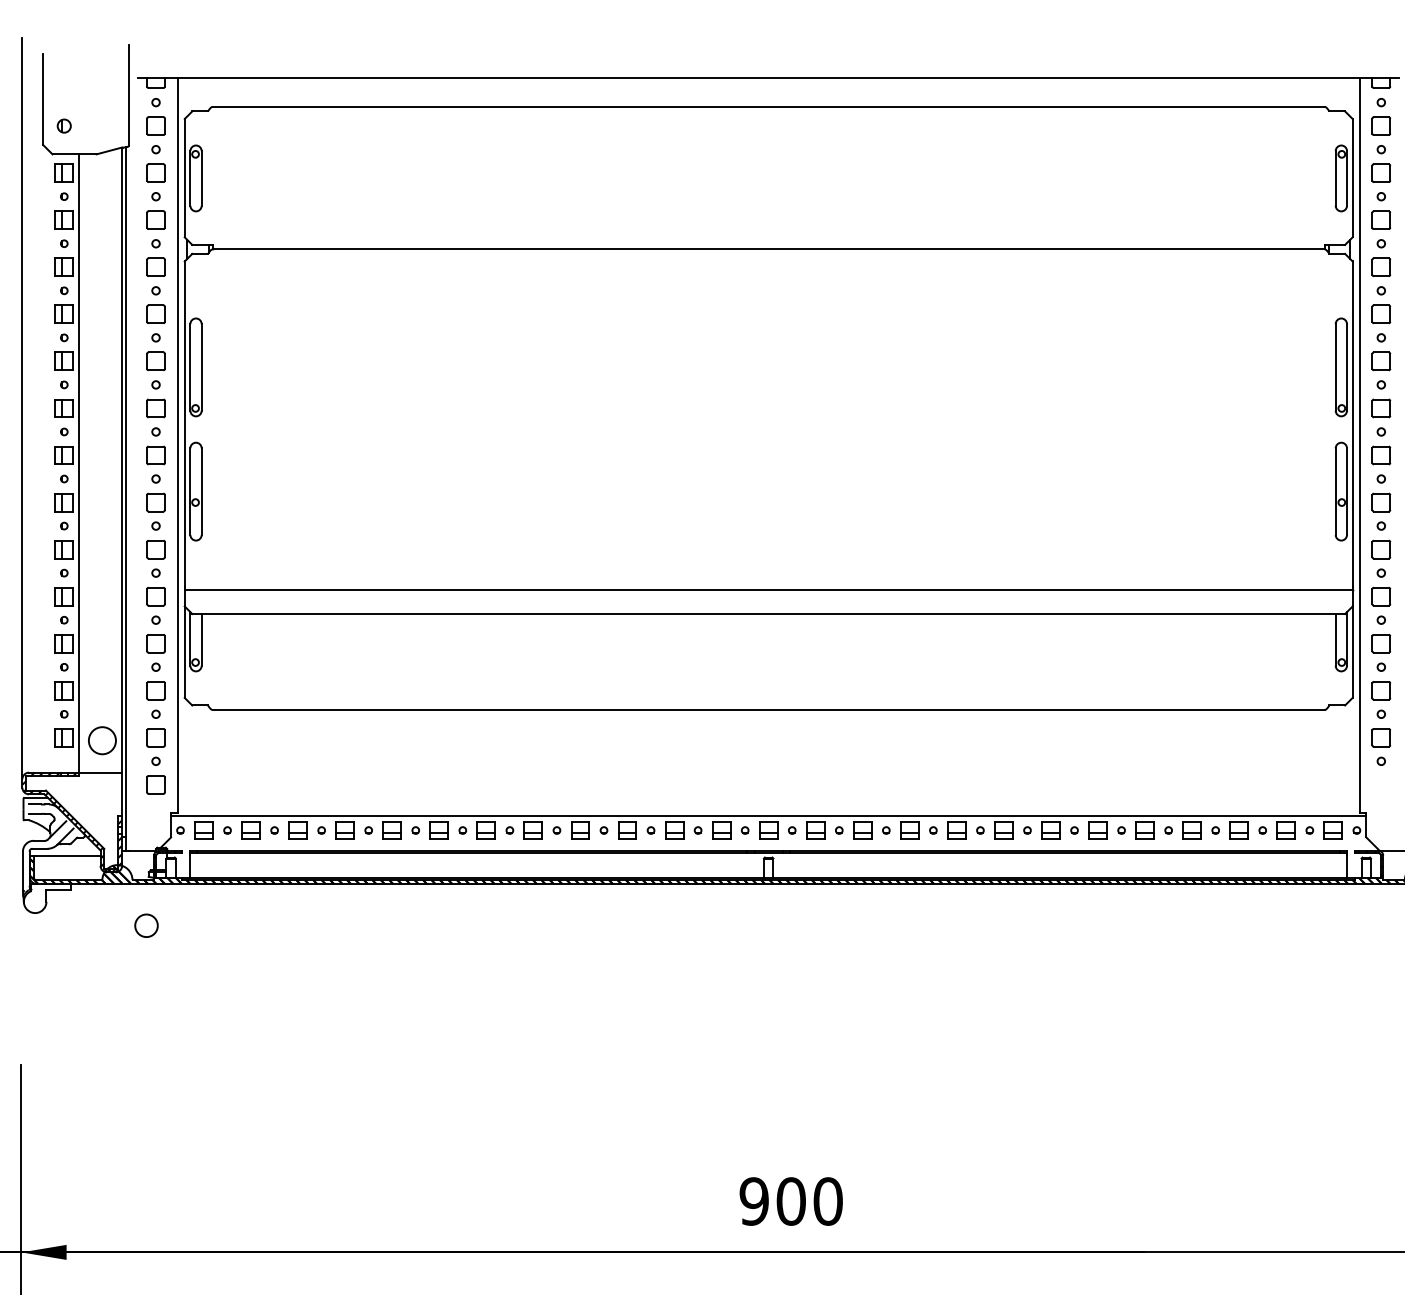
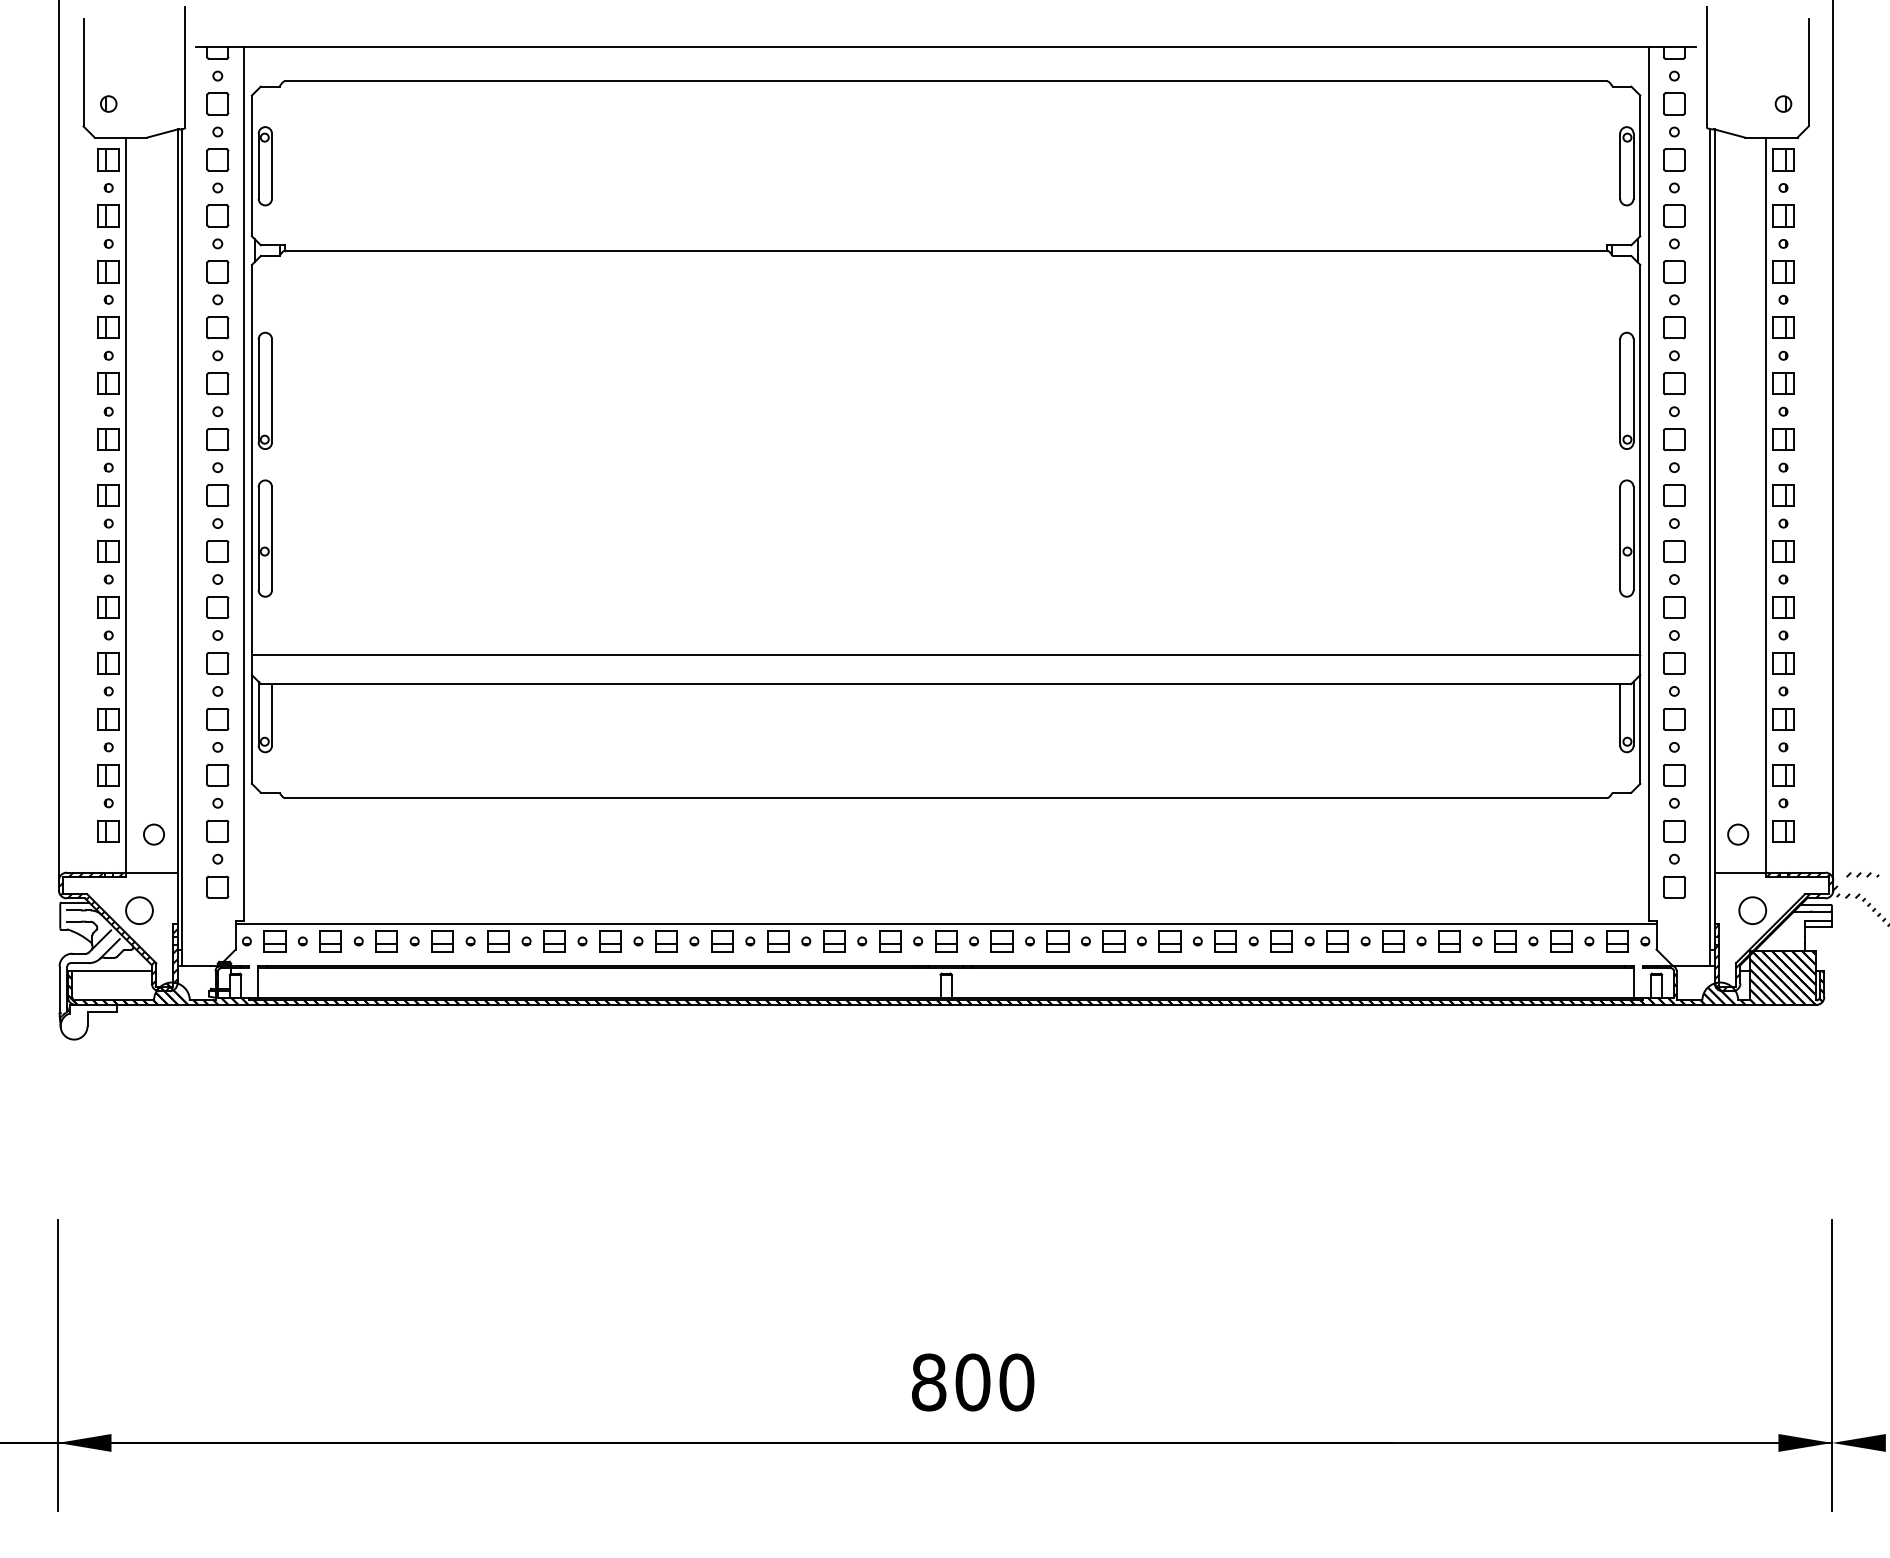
circle: (101, 740) -> (153, 834), size x0.62
part: (1381, 784) -> (1674, 886), added
circle: (146, 925) -> (139, 910), moved
text: (753, 1201) -> (928, 1382), 900 -> 800

